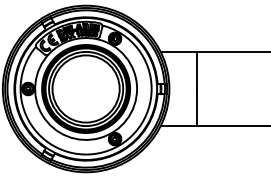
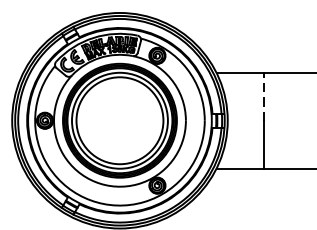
line: (197, 70) -> (264, 96), solid -> dashed

